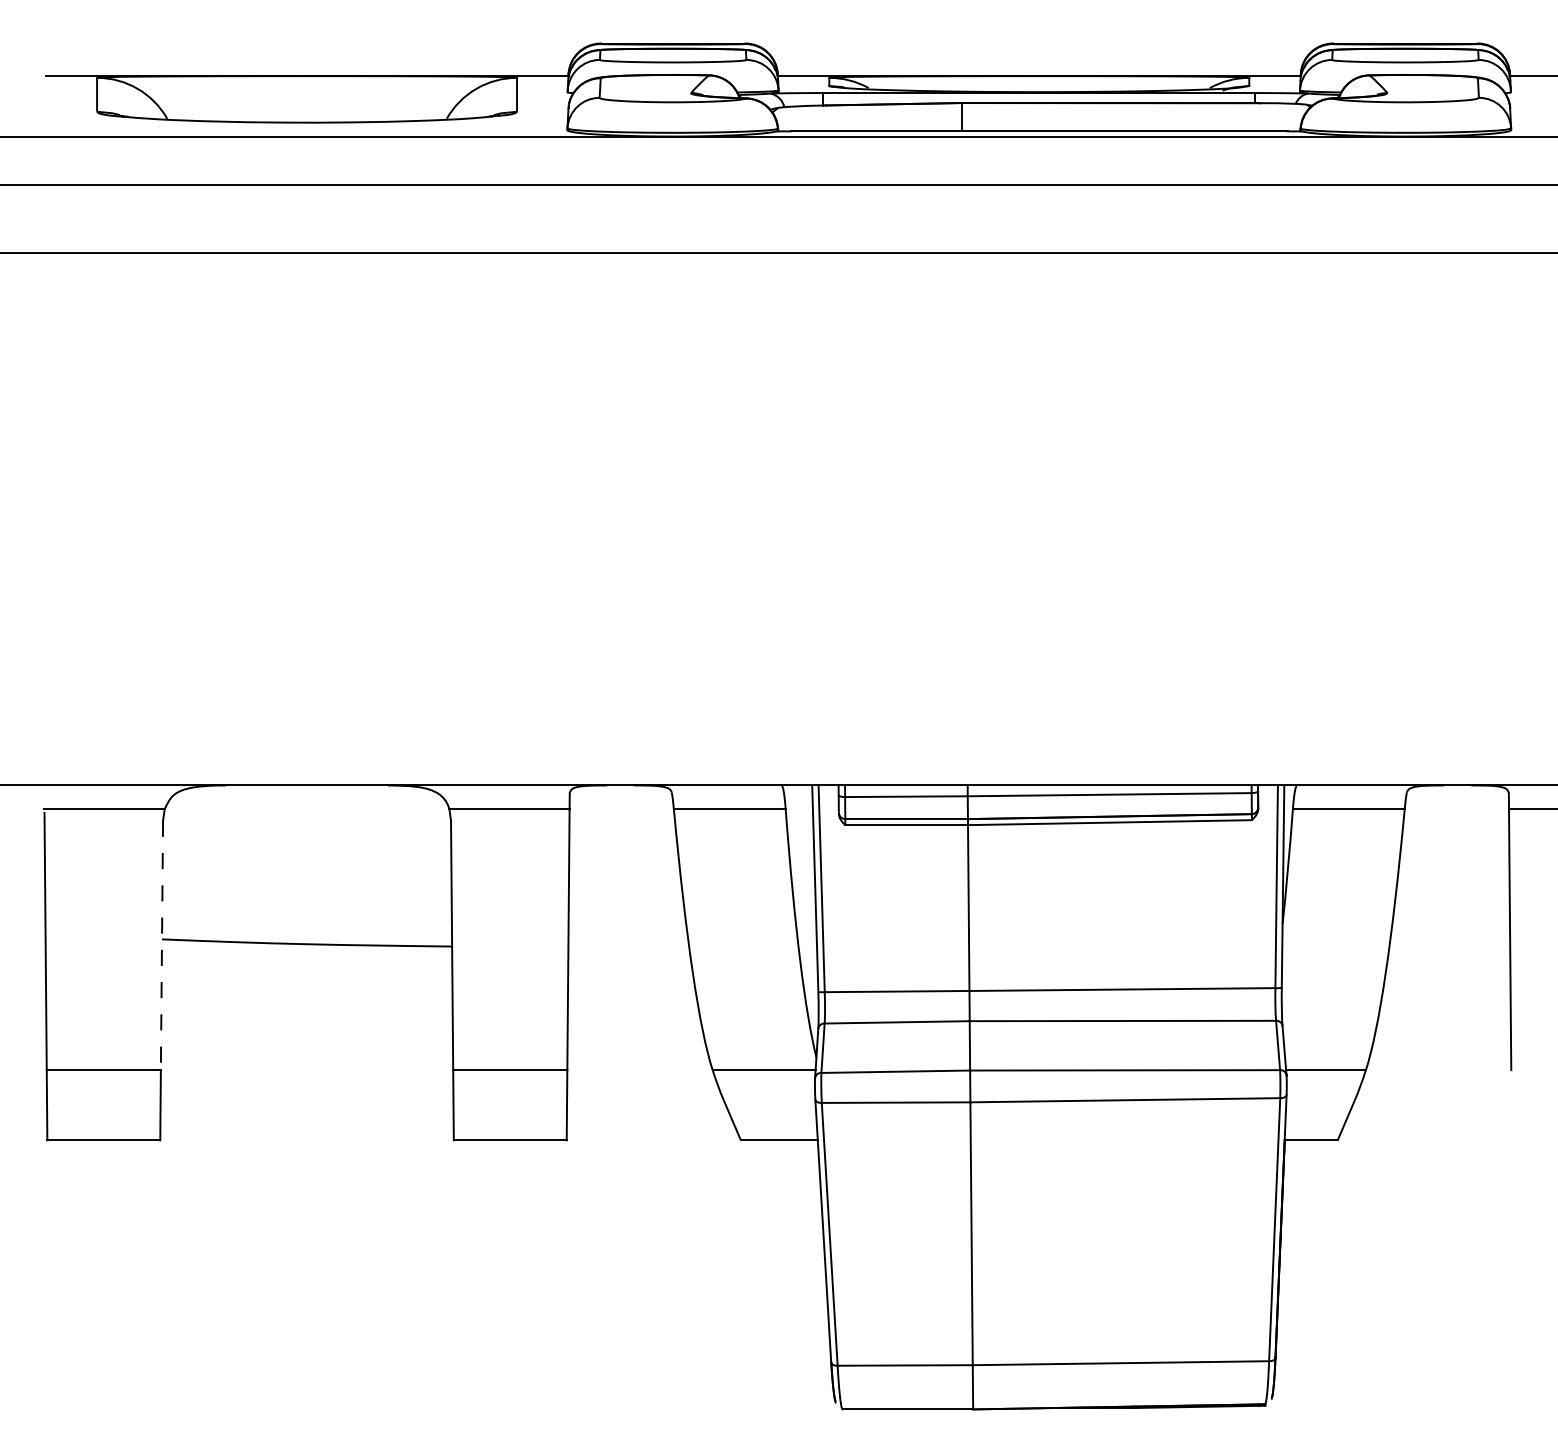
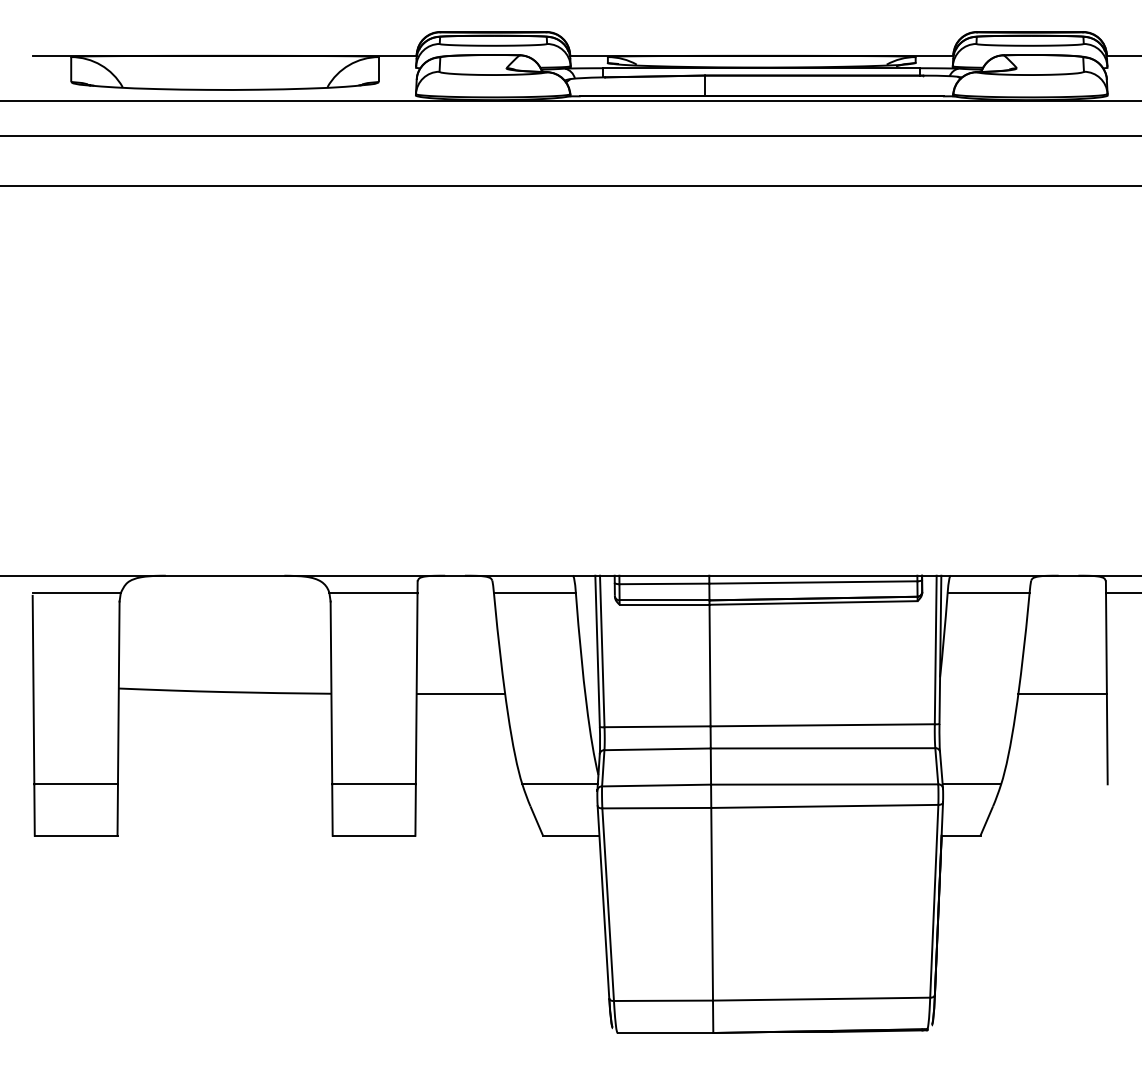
line: (161, 945) -> (118, 693), dashed -> solid
line: (628, 946) -> (460, 693), added
line: (1449, 946) -> (1062, 693), added

